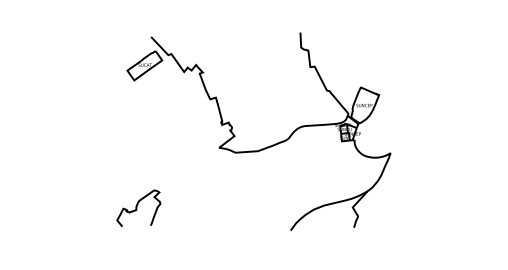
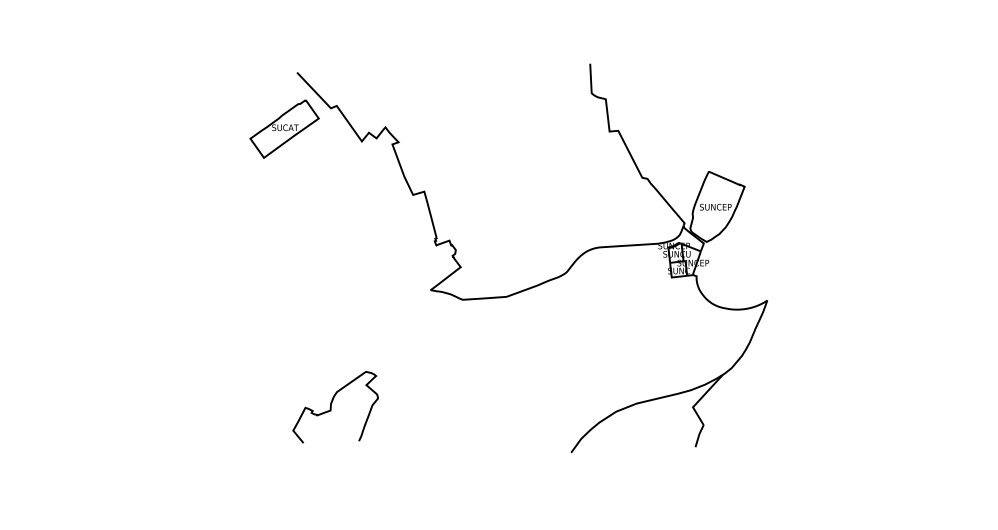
curve: (137, 207) -> (333, 405), moved

